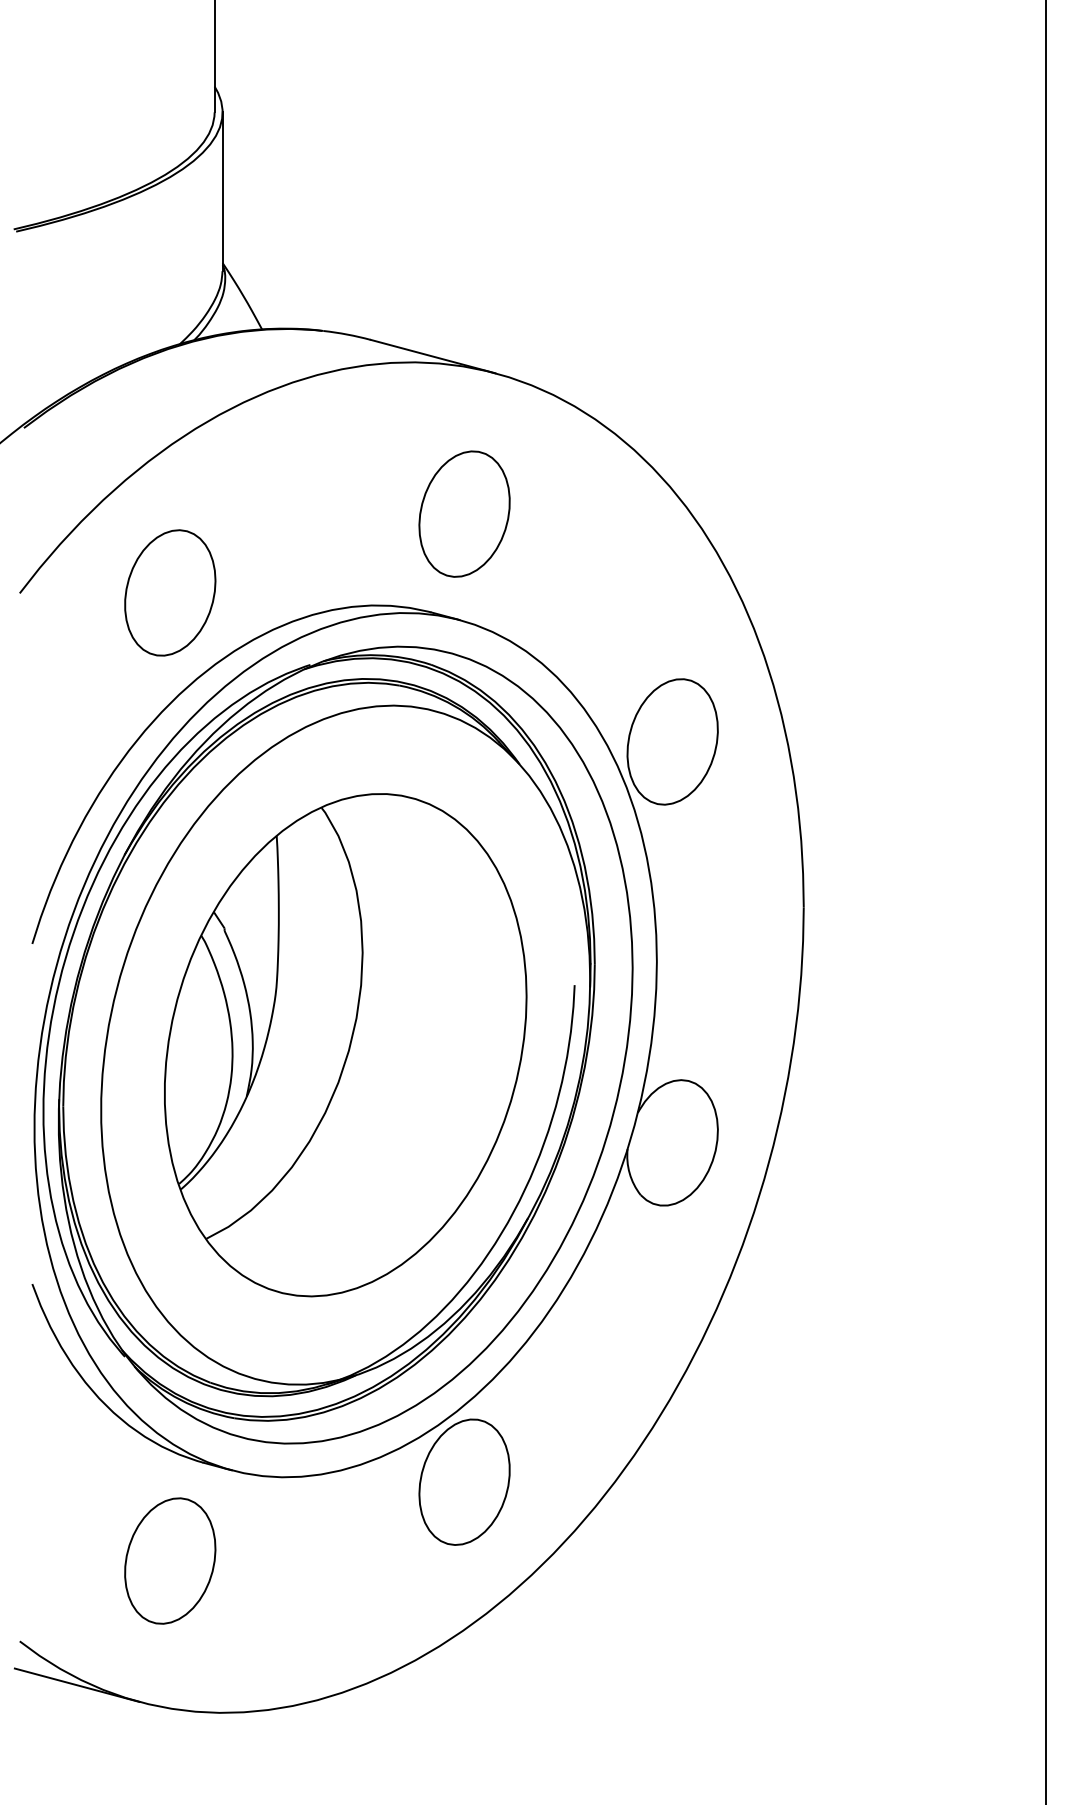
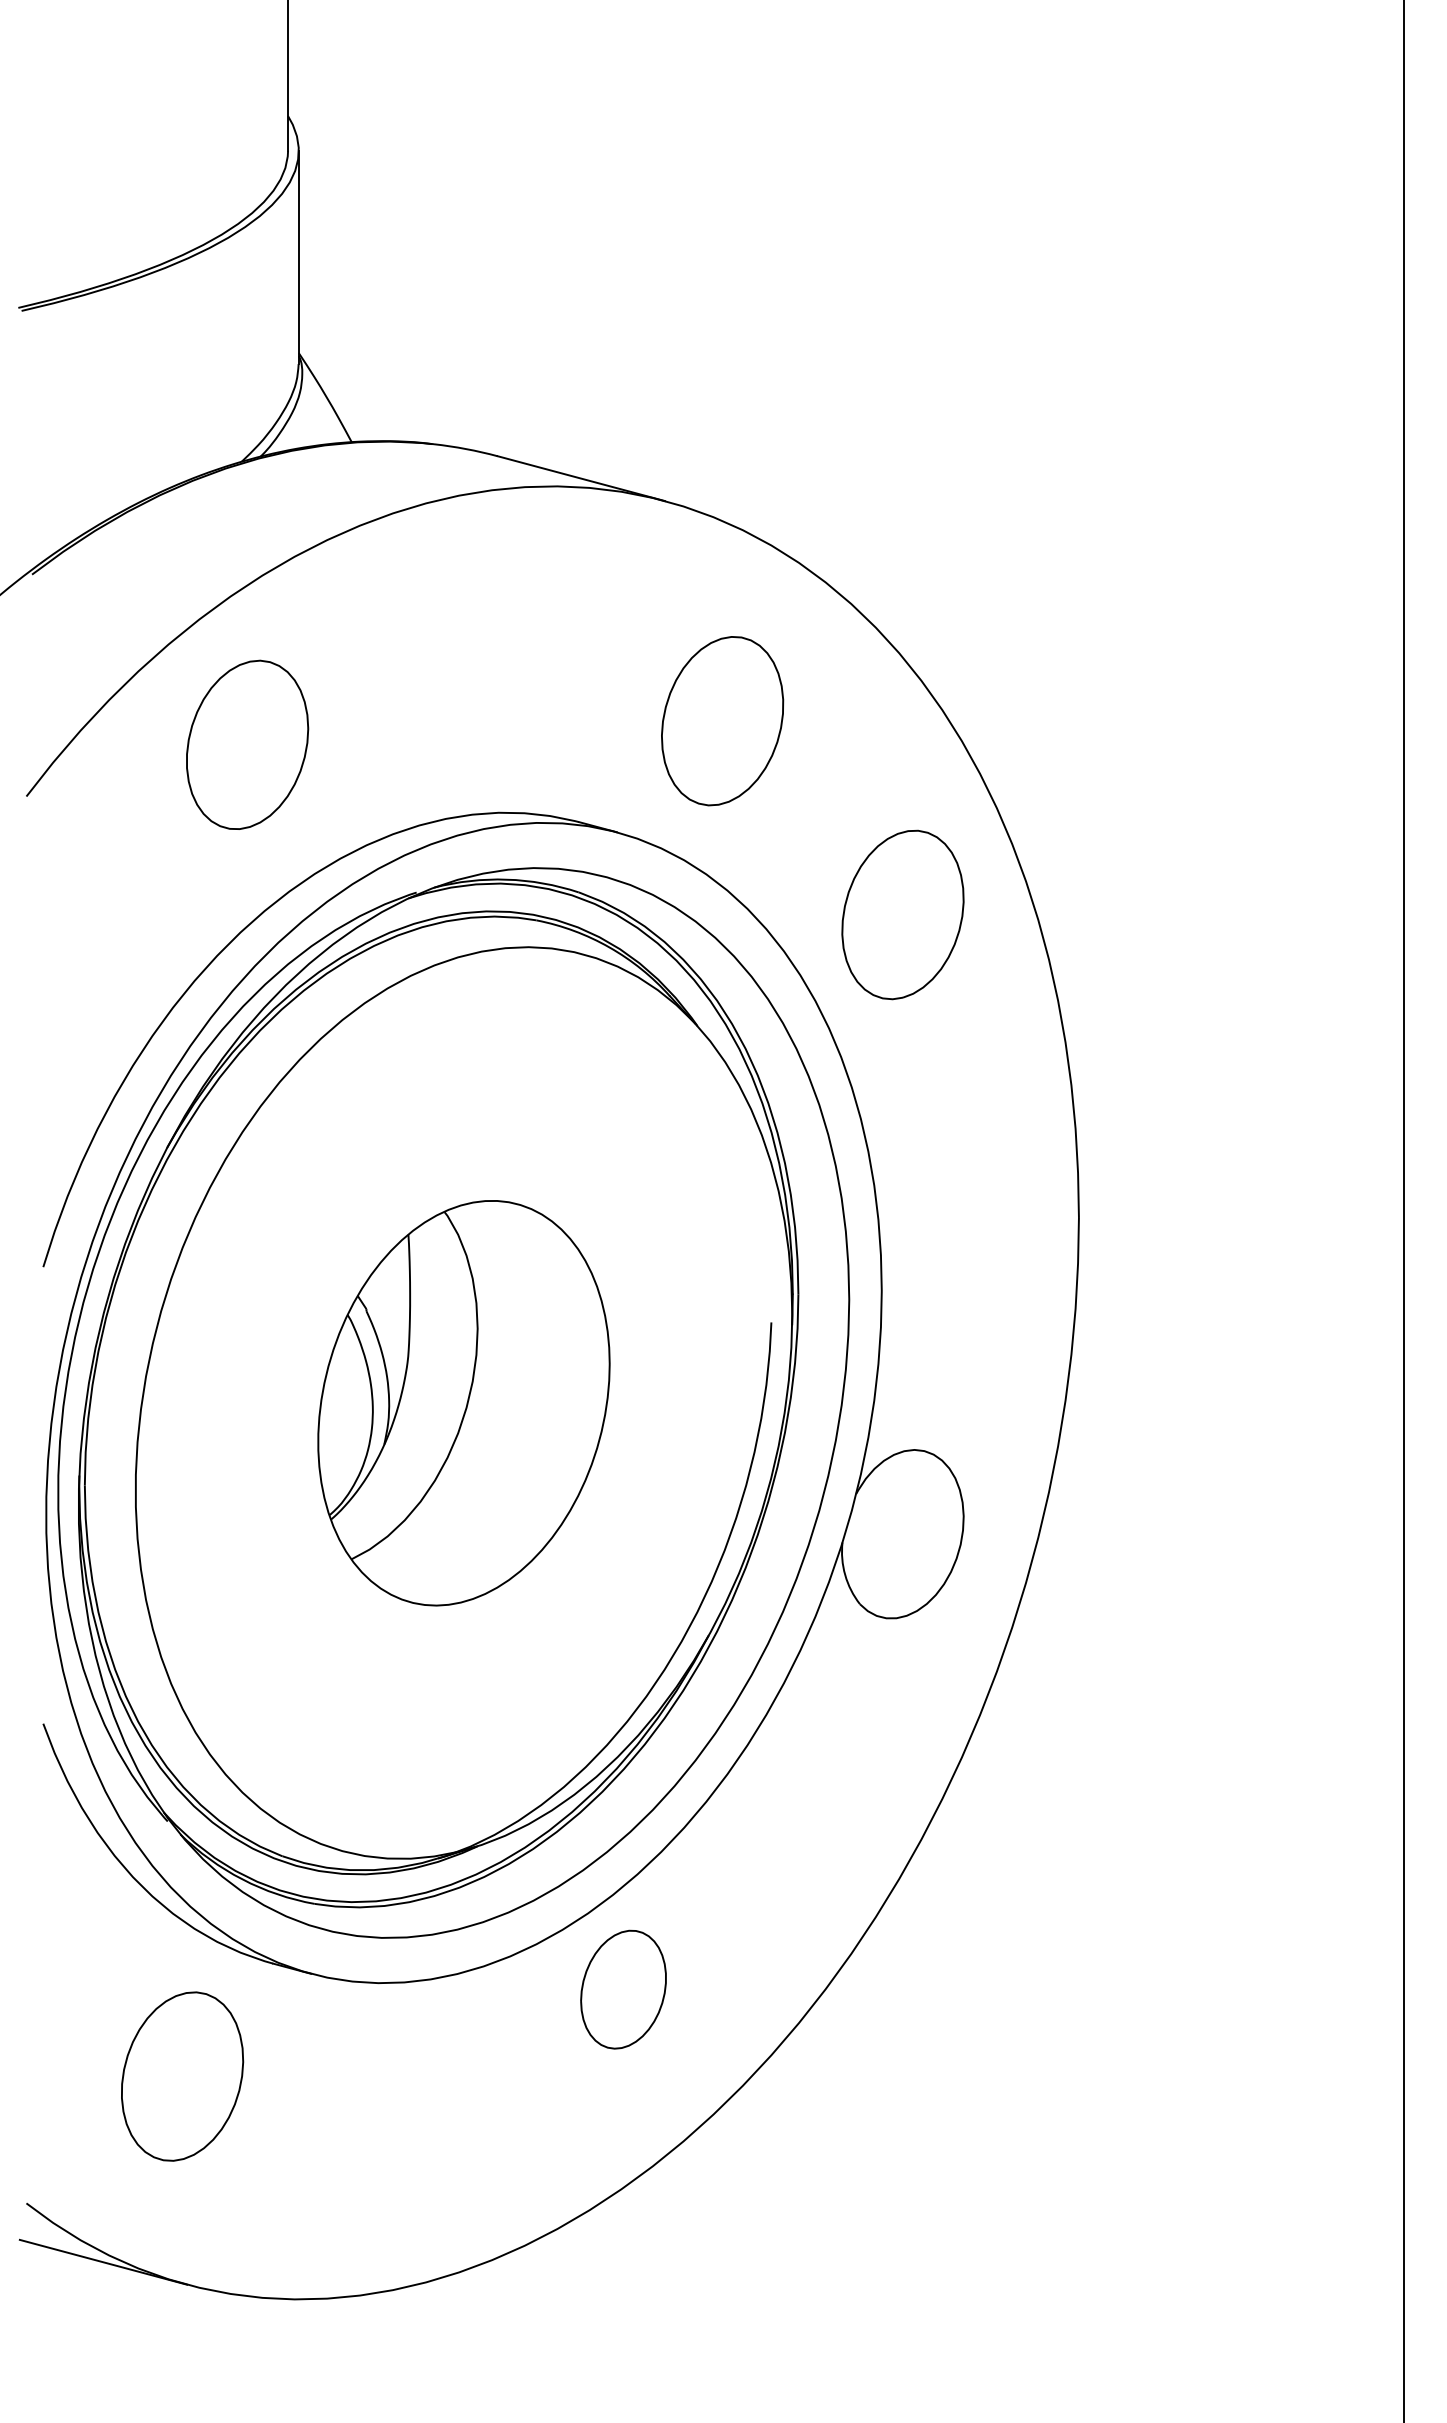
part: (464, 514) -> (722, 721), moved
part: (170, 592) -> (247, 744), moved
part: (672, 741) -> (902, 914), moved
part: (345, 1045) -> (463, 1403), size x0.6
part: (464, 1482) -> (623, 1989), size x0.7
part: (170, 1560) -> (182, 2076), moved

